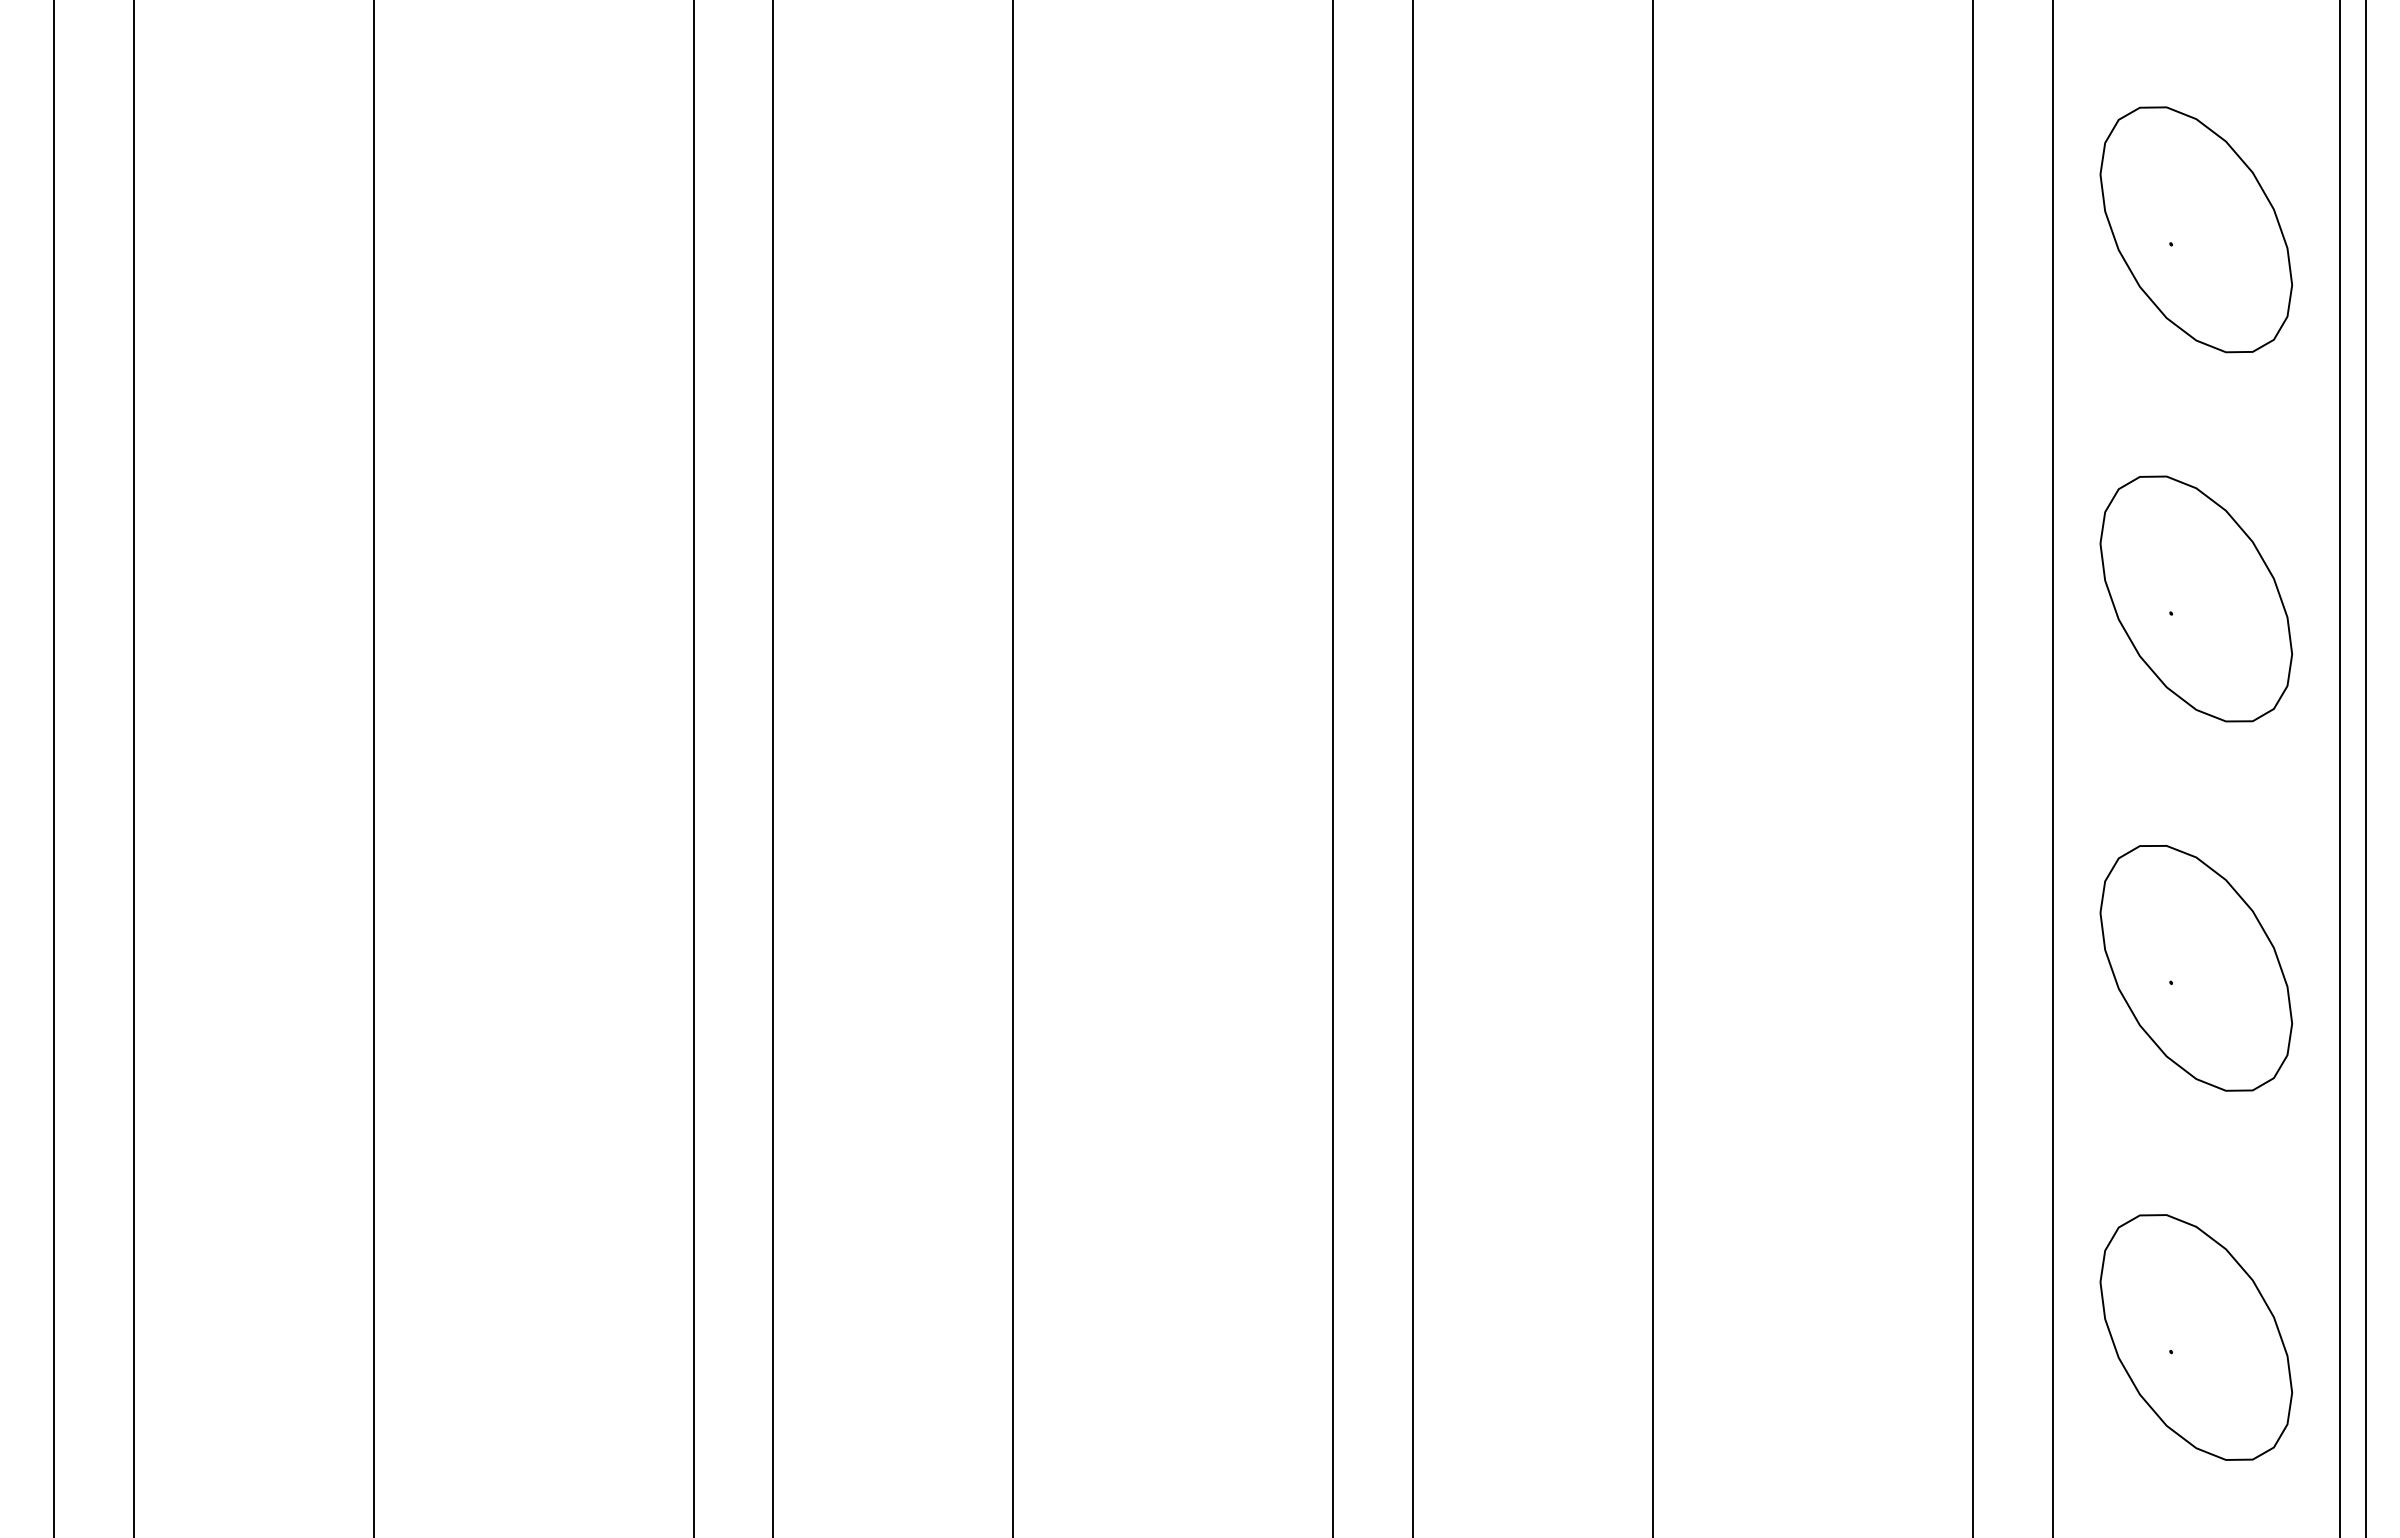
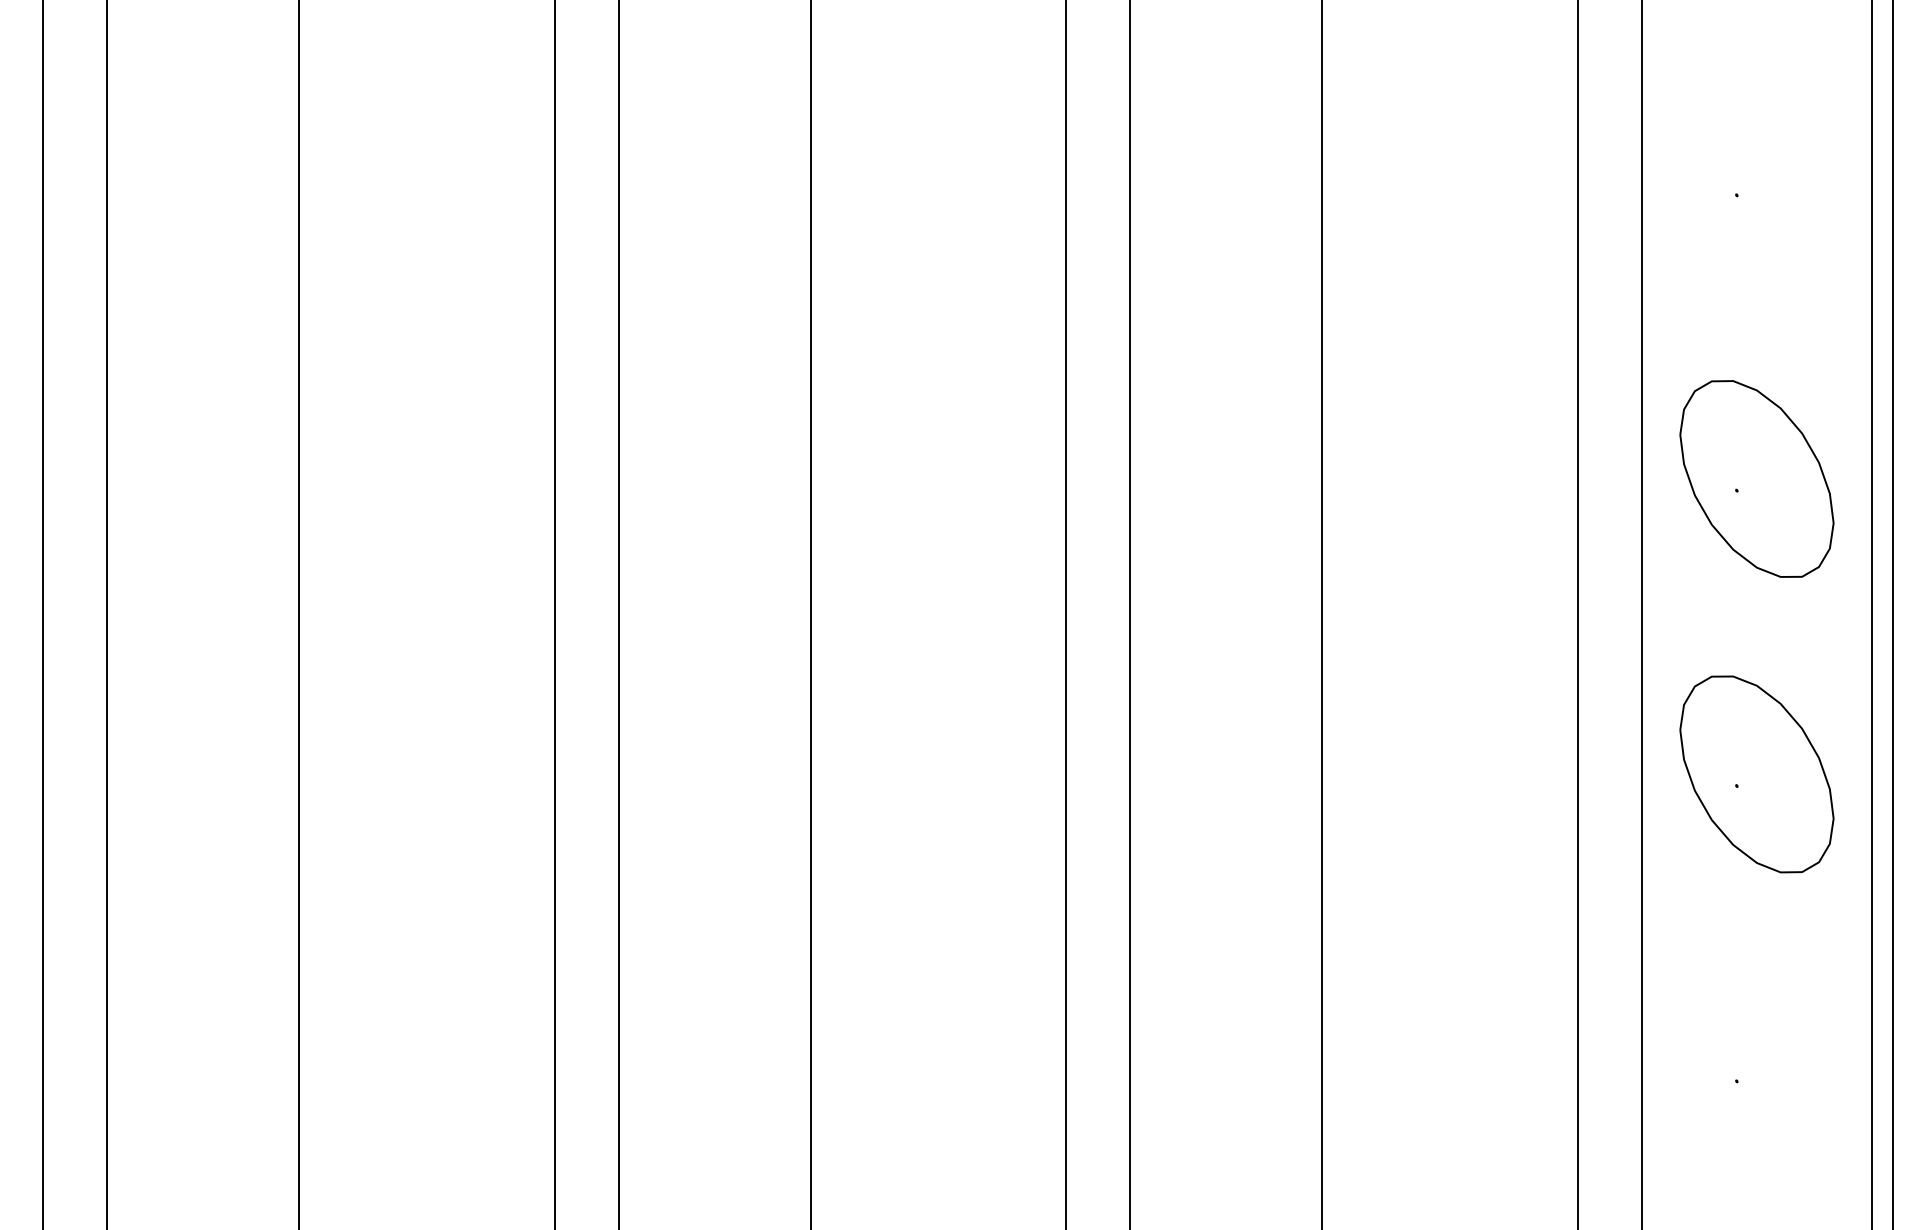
part: (2196, 229) -> (1757, 183), removed
part: (2196, 1337) -> (1757, 1069), removed

